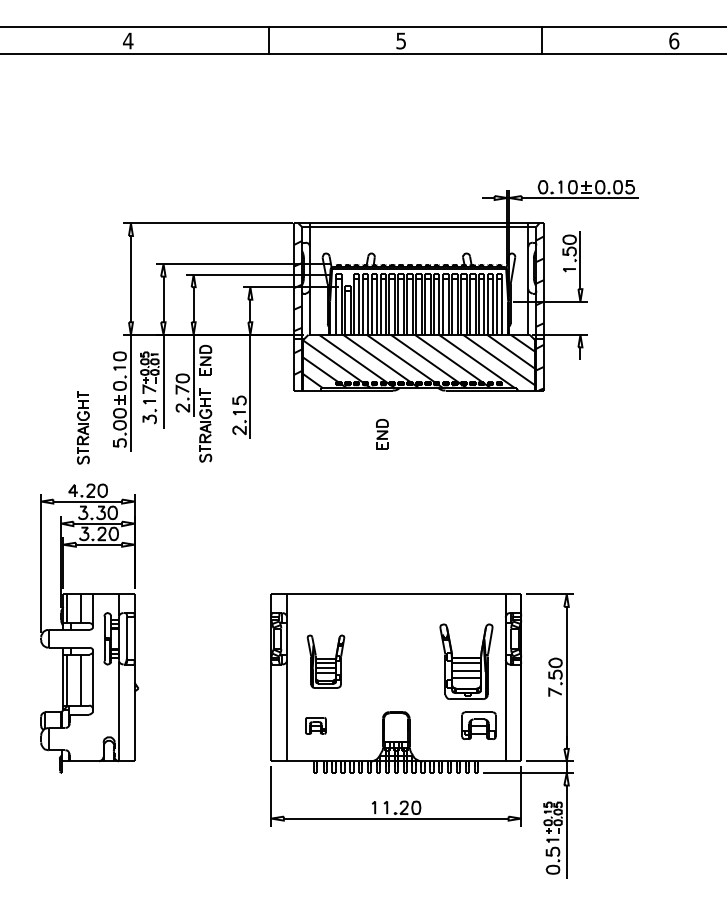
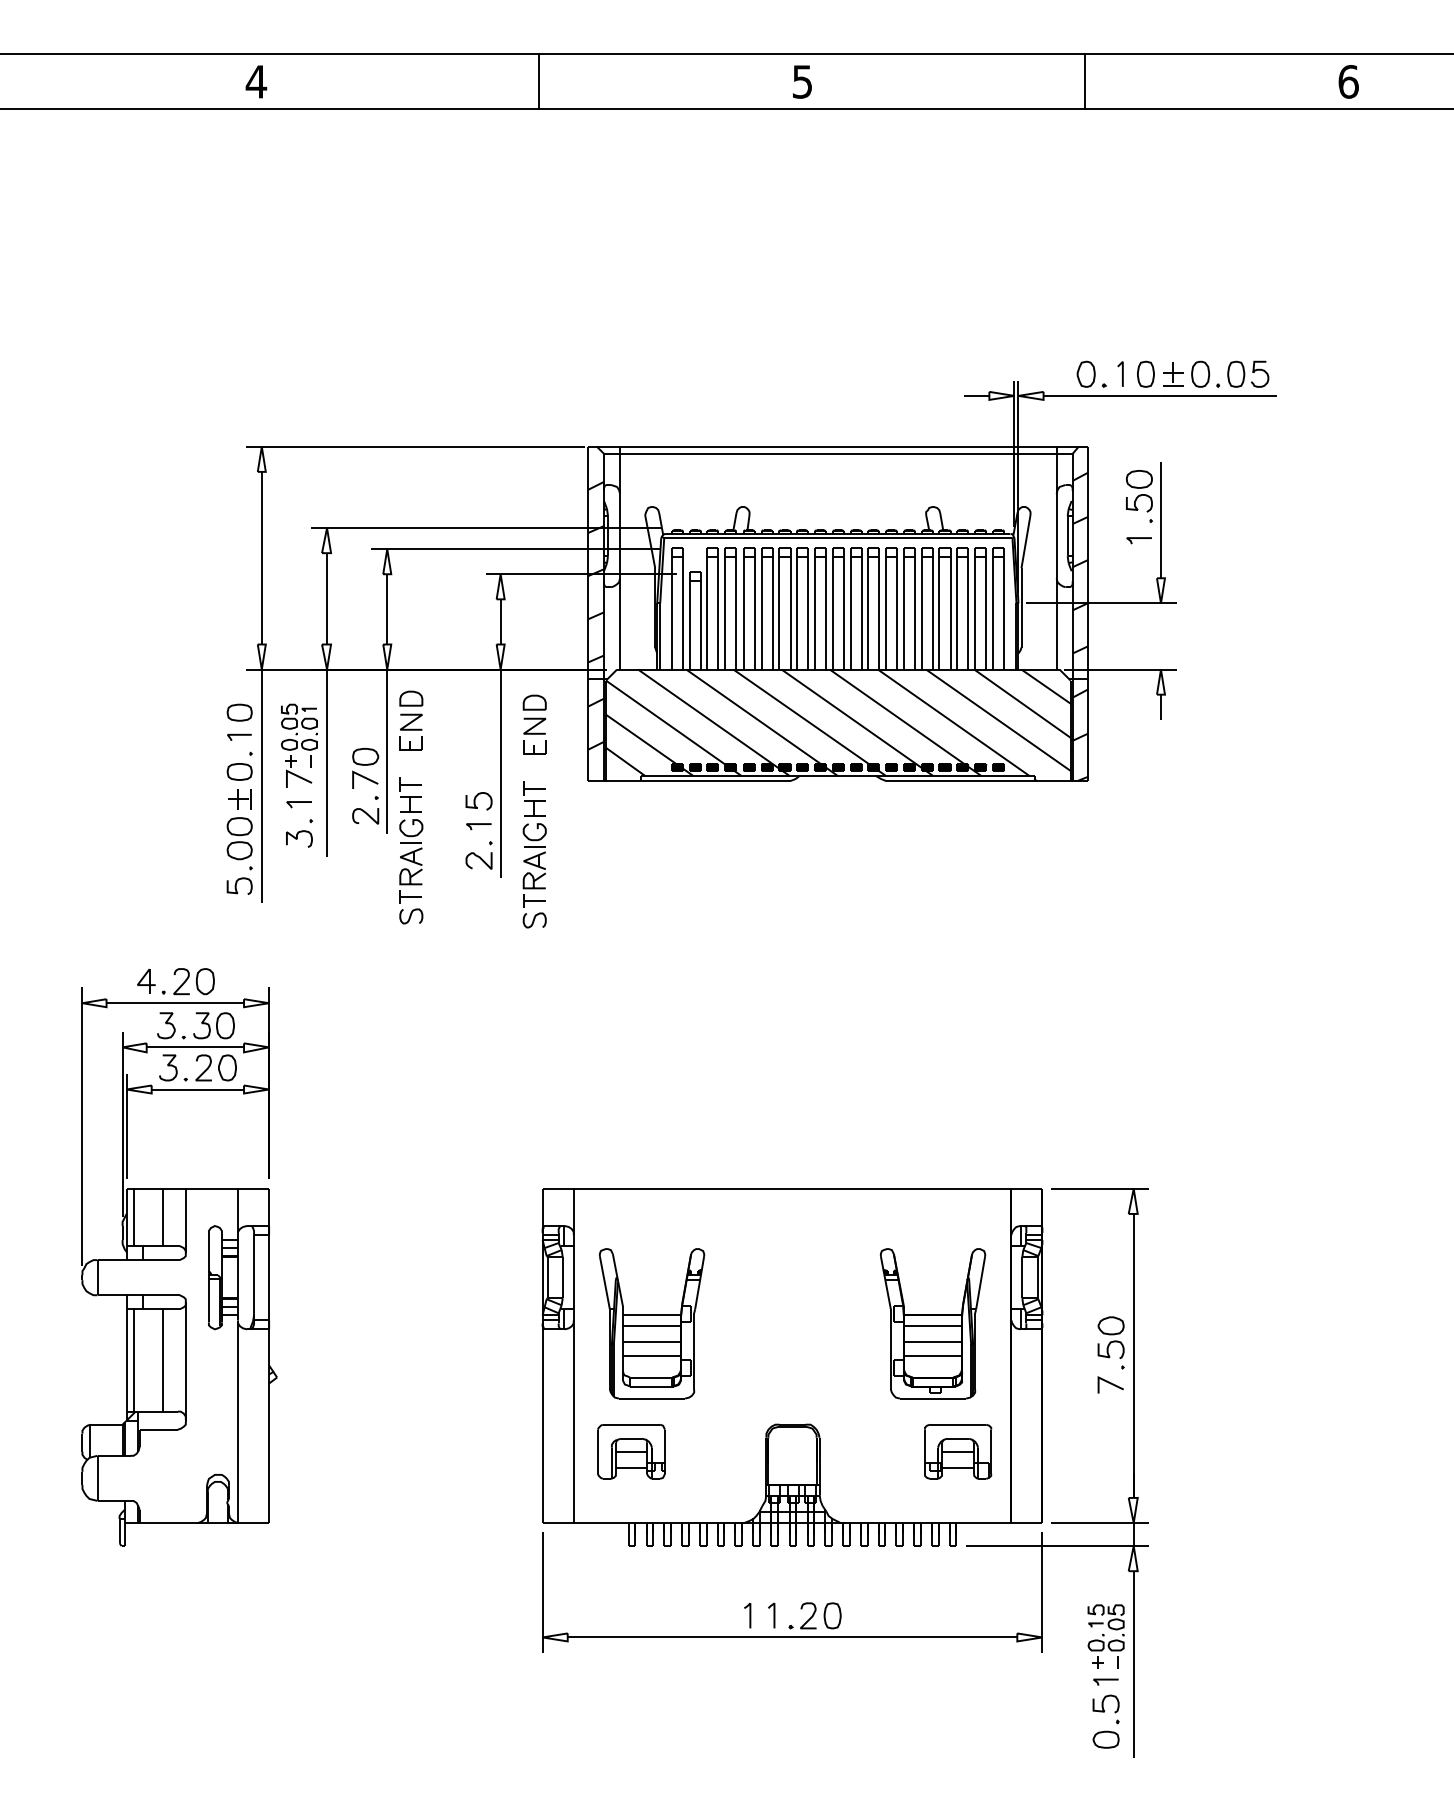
part: (83, 427) -> (534, 854), moved
part: (382, 434) -> (534, 724), moved
part: (325, 661) -> (650, 1323), size x1.43
part: (315, 725) -> (630, 1451), size x1.67

